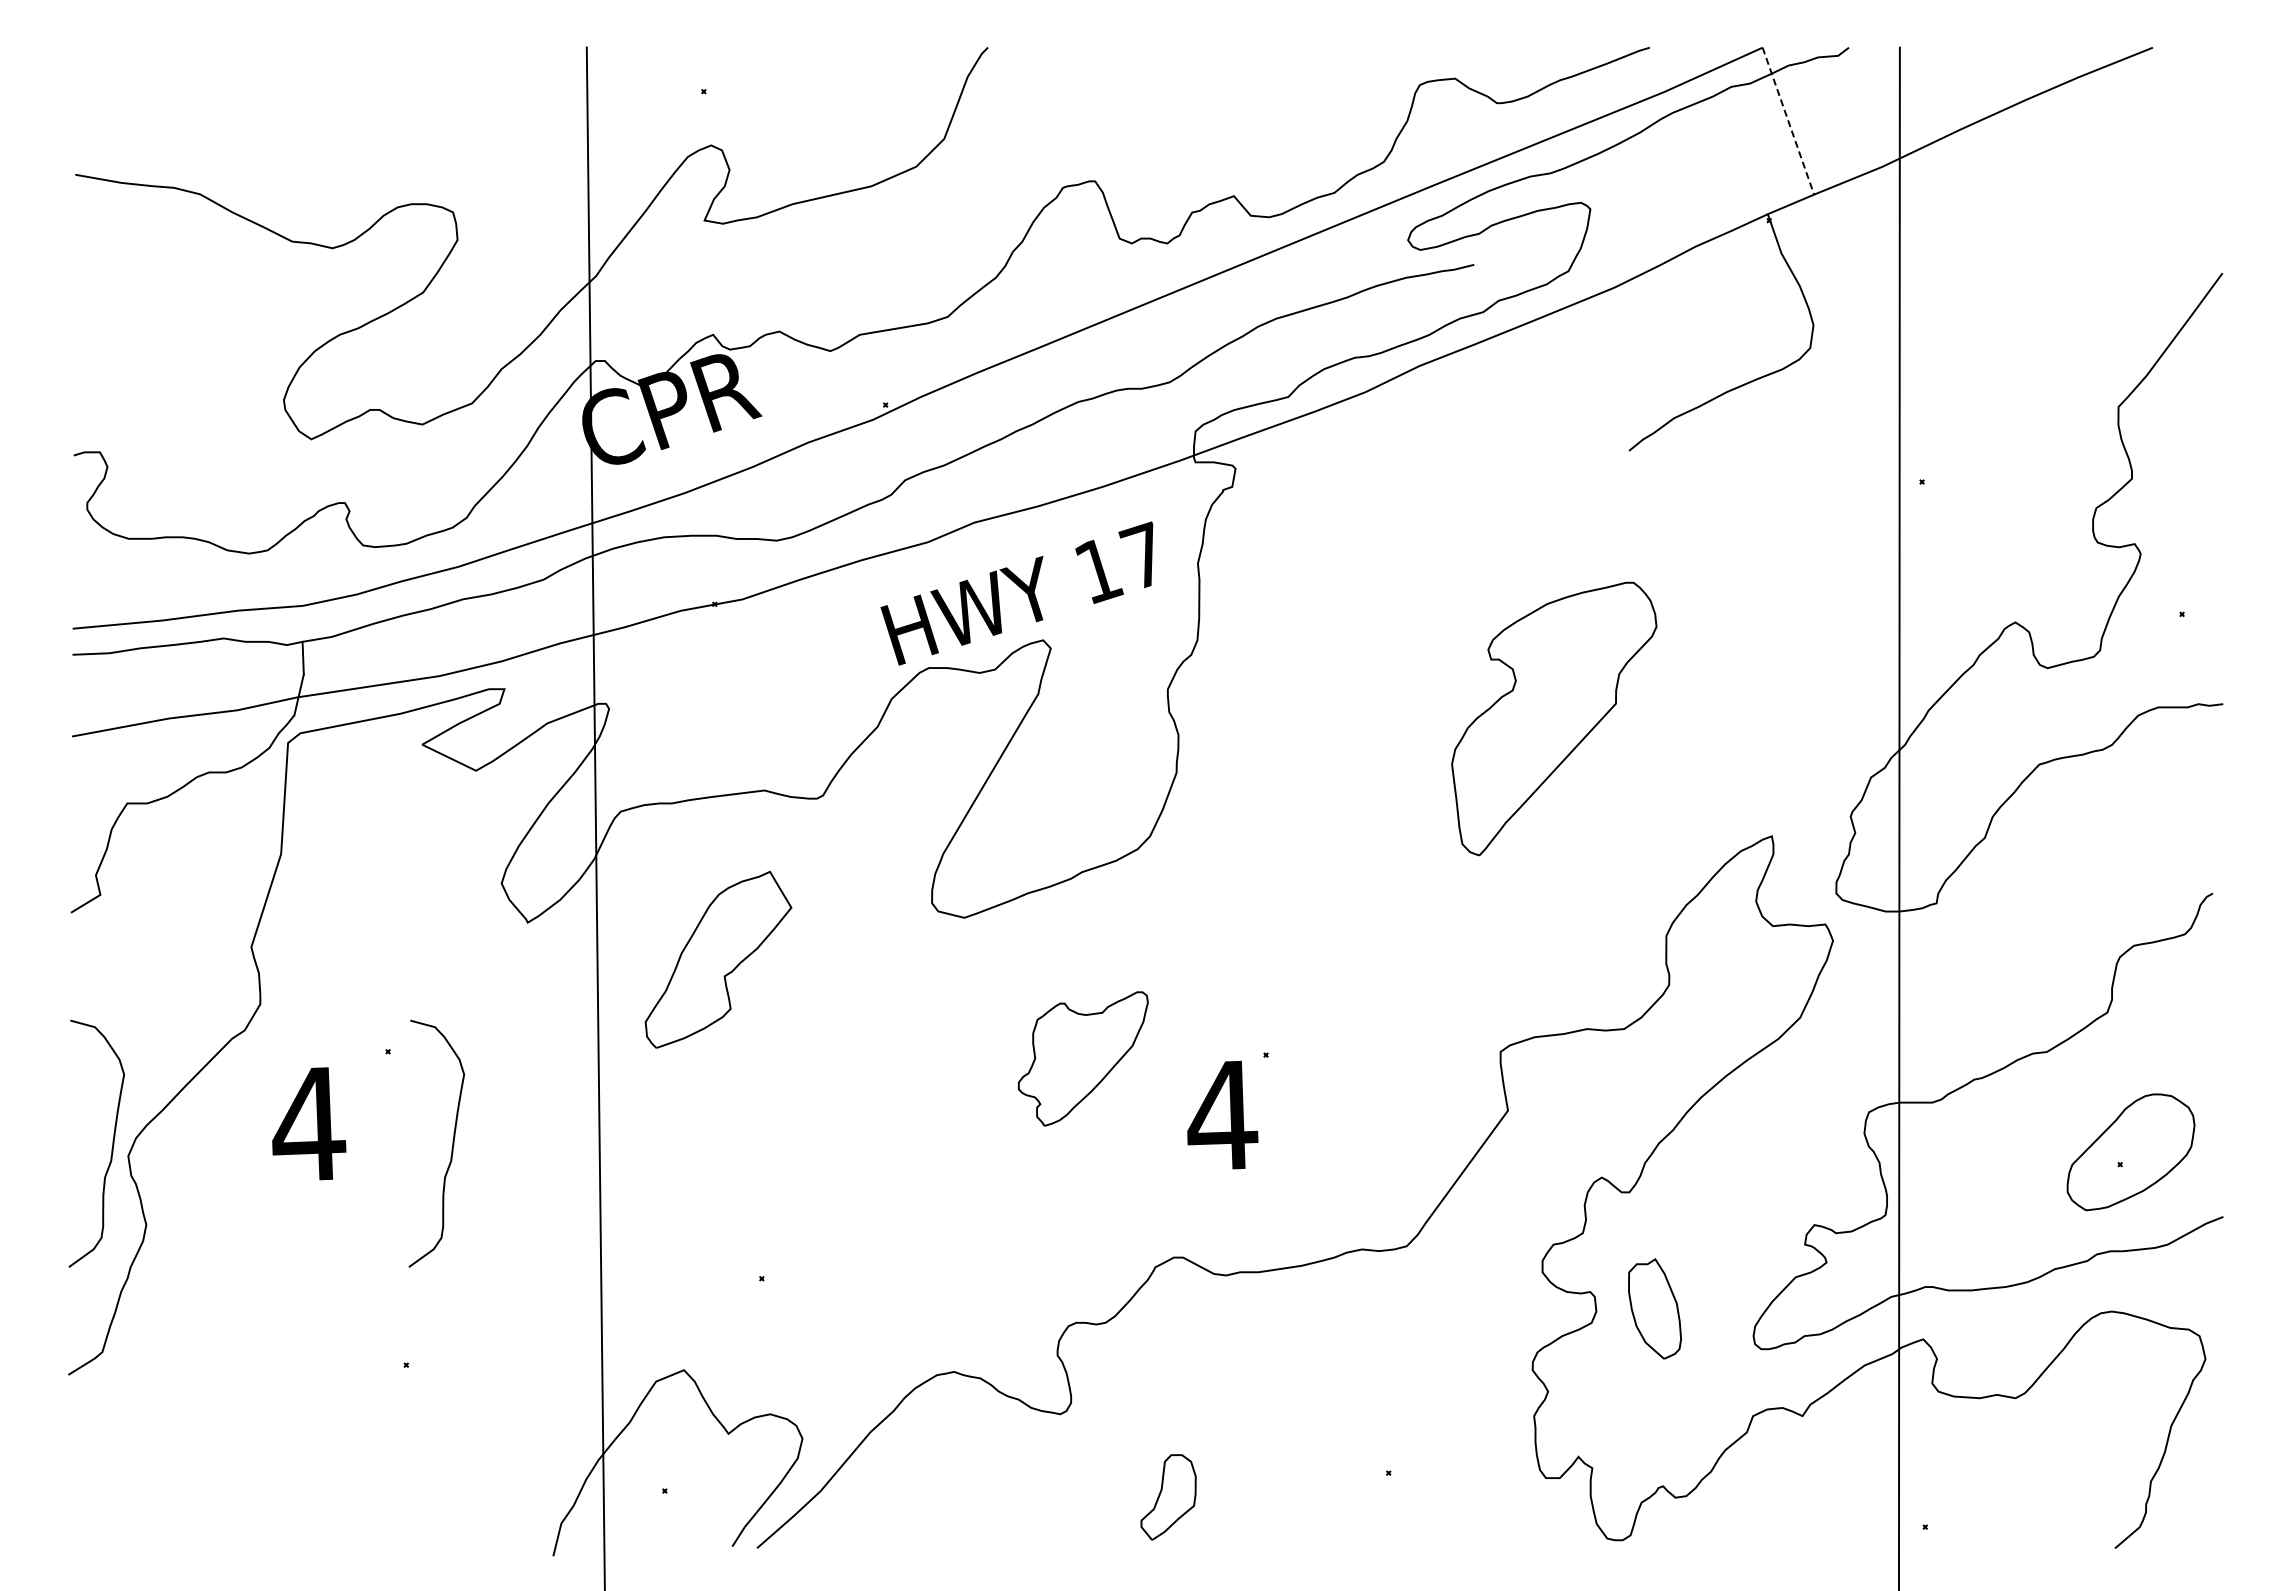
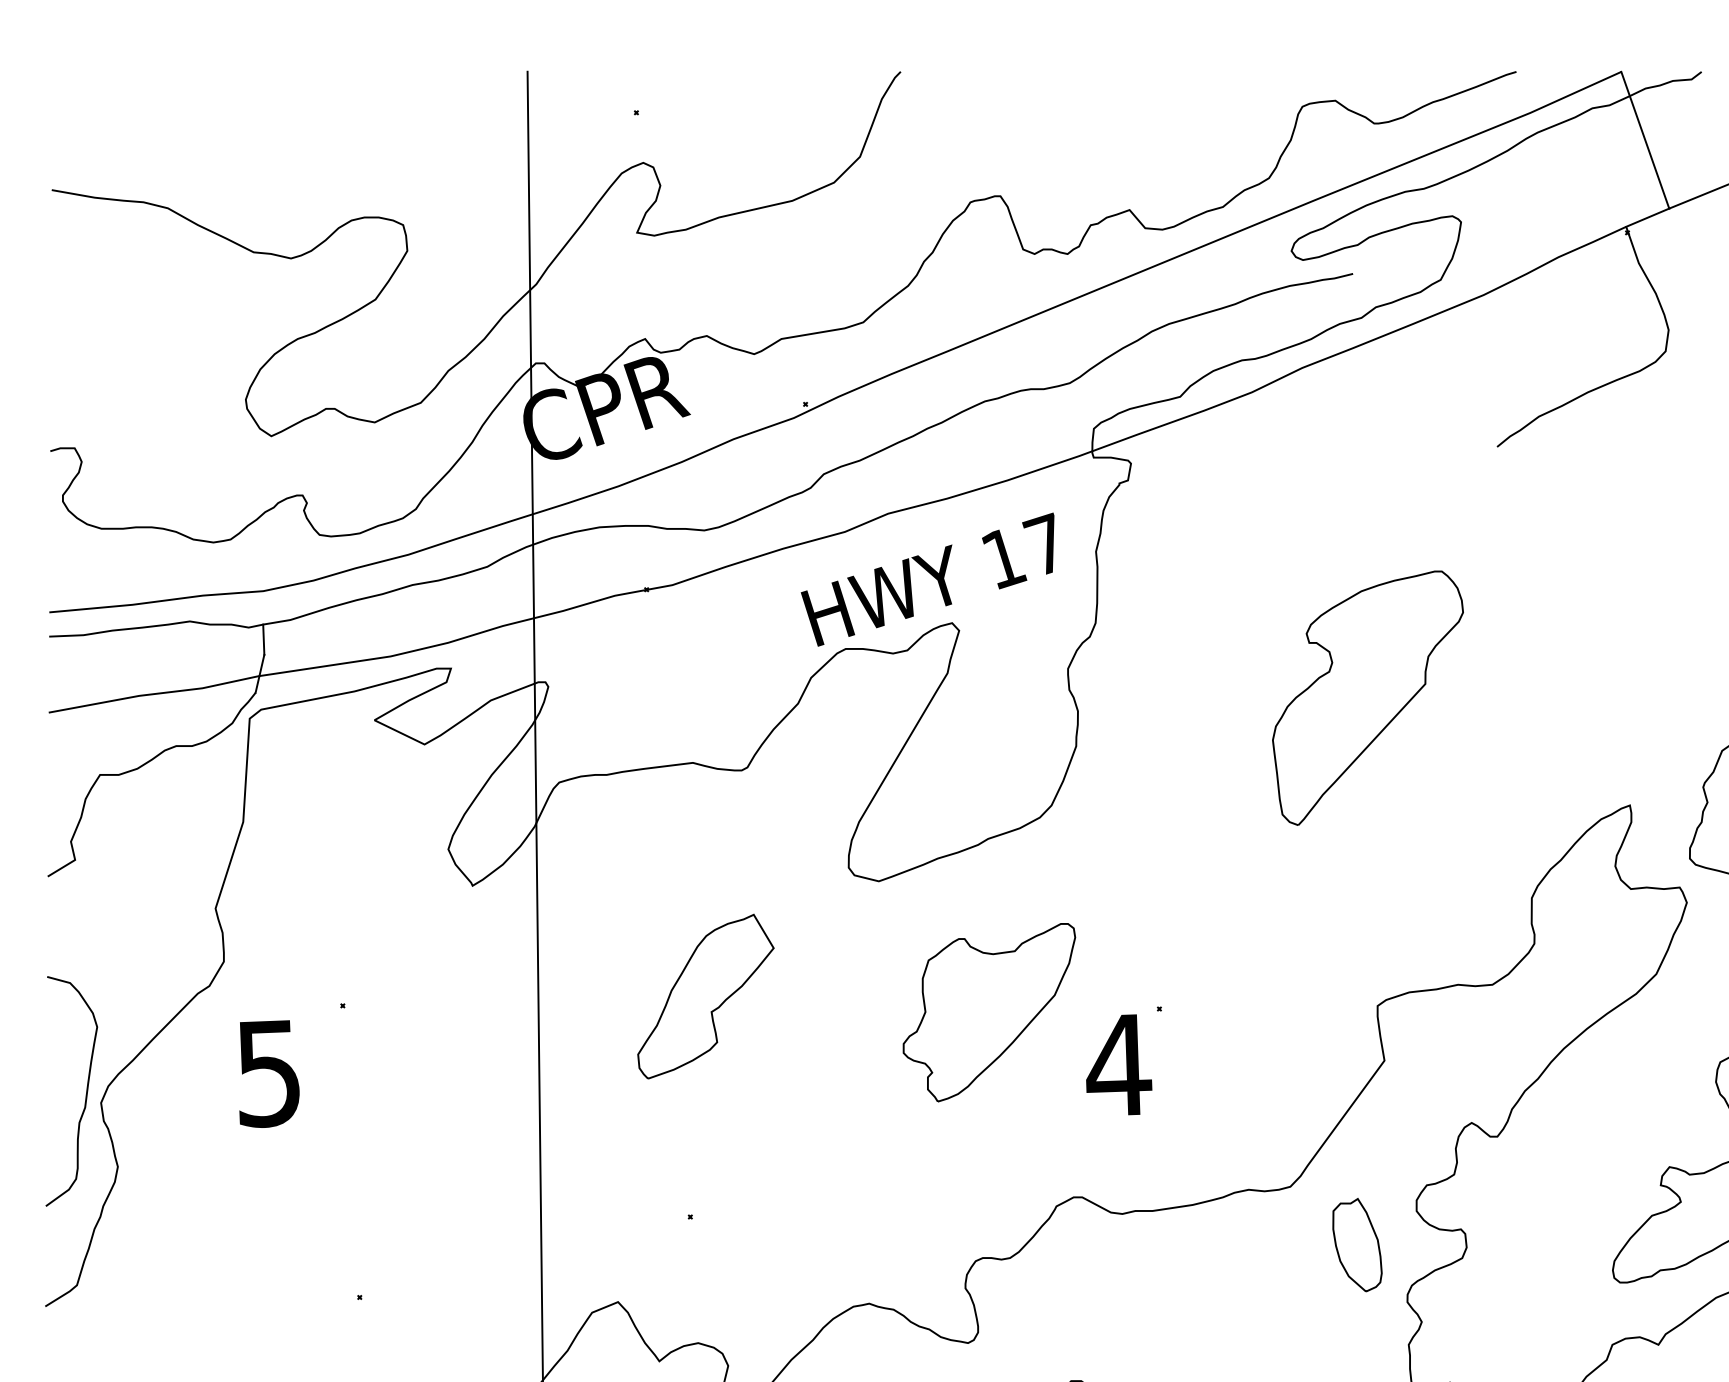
line: (1788, 121) -> (1645, 140), dashed -> solid
part: (1554, 718) -> (1368, 697), moved
part: (718, 959) -> (705, 996), moved
part: (1083, 1058) -> (989, 1012), size x1.43
text: (309, 1125) -> (269, 1074), 4 -> 5
curve: (451, 1148) -> (401, 1095), removed
part: (1654, 1308) -> (1357, 1244), moved

